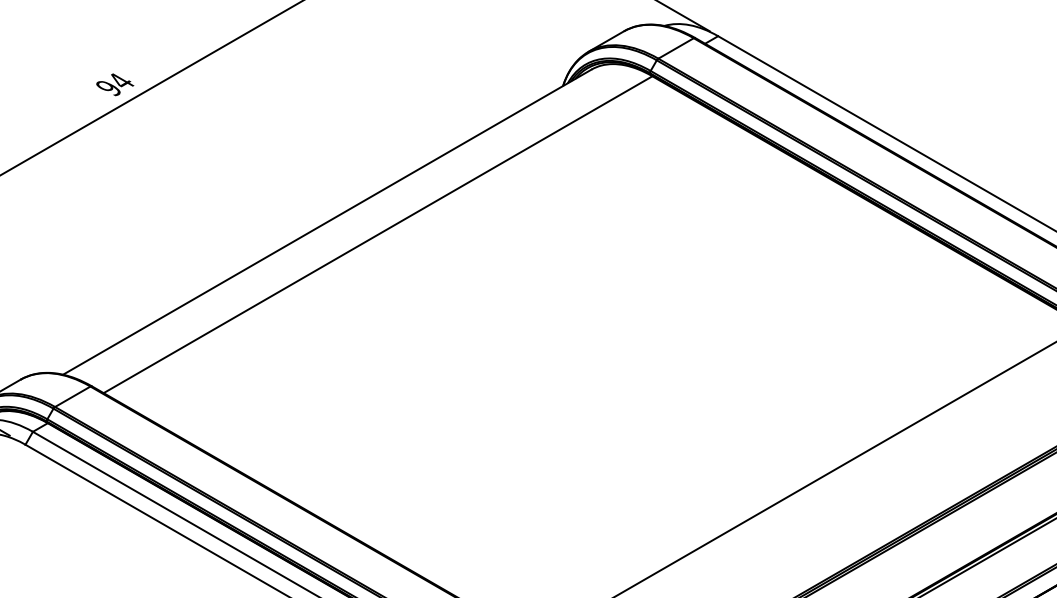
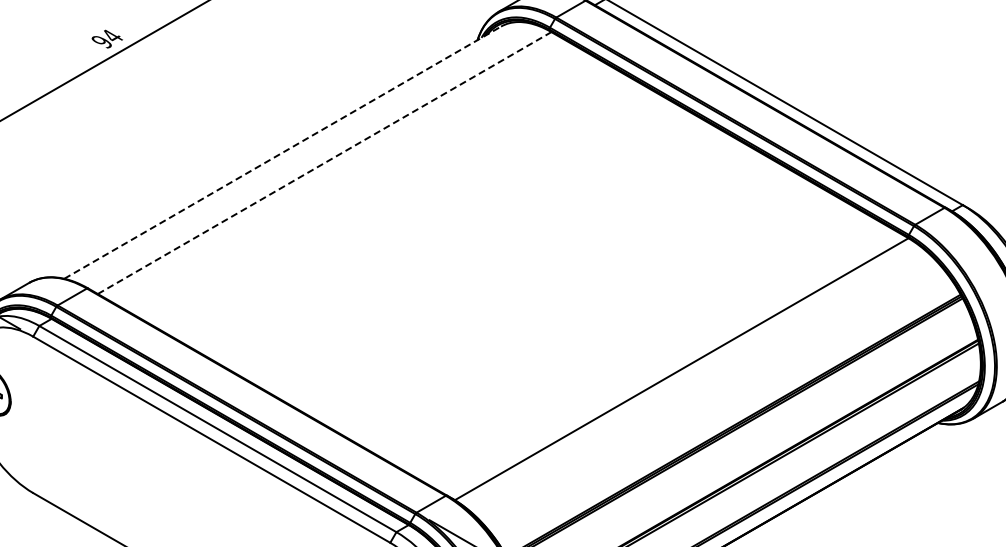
line: (328, 221) -> (283, 152), solid -> dashed
line: (377, 235) -> (324, 163), solid -> dashed

